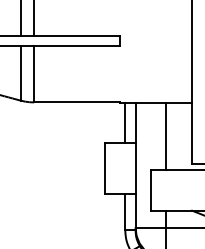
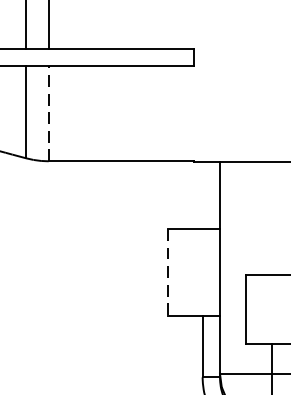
line: (34, 73) -> (49, 112), solid -> dashed
line: (125, 122) -> (202, 195), removed
line: (166, 135) -> (272, 217), removed
line: (104, 168) -> (167, 272), solid -> dashed

